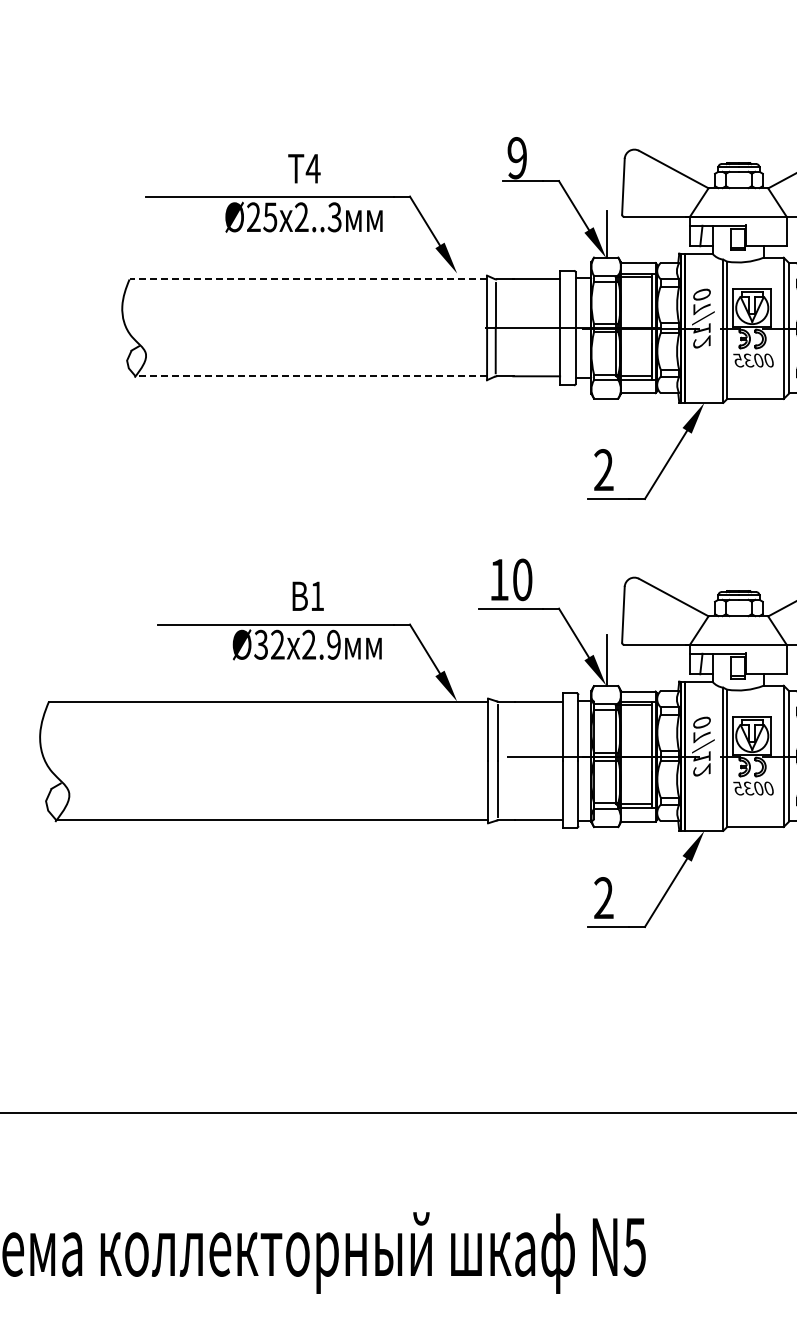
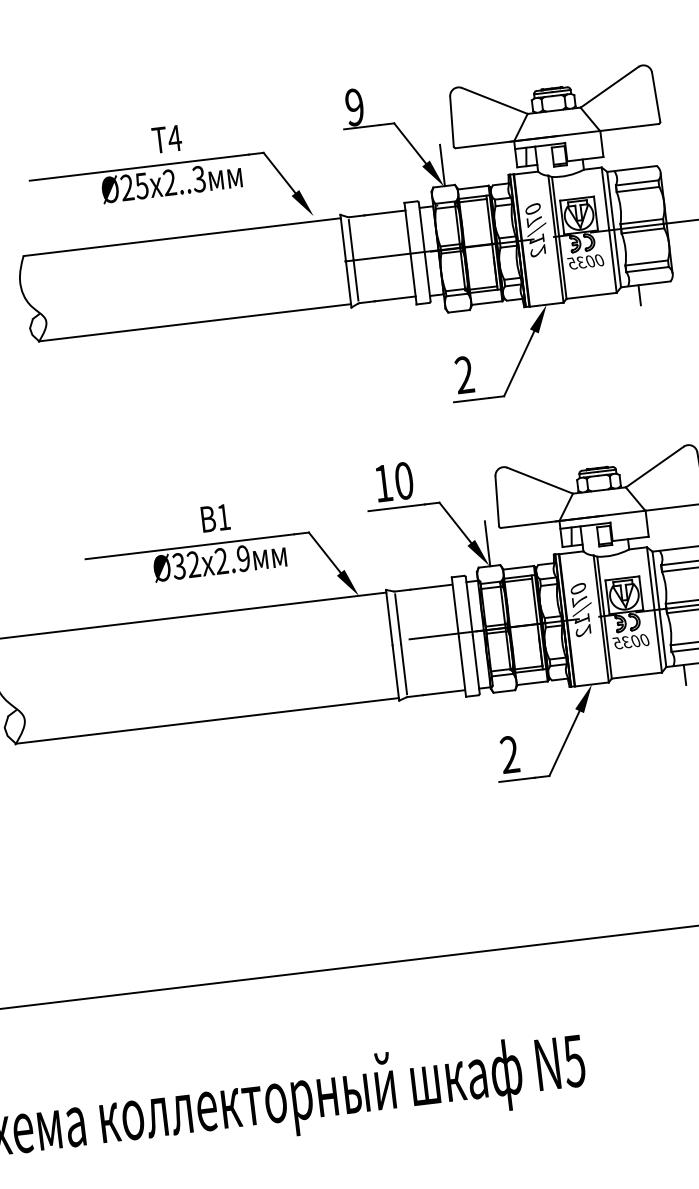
line: (308, 279) -> (182, 237), dashed -> solid
line: (311, 376) -> (195, 322), dashed -> solid

